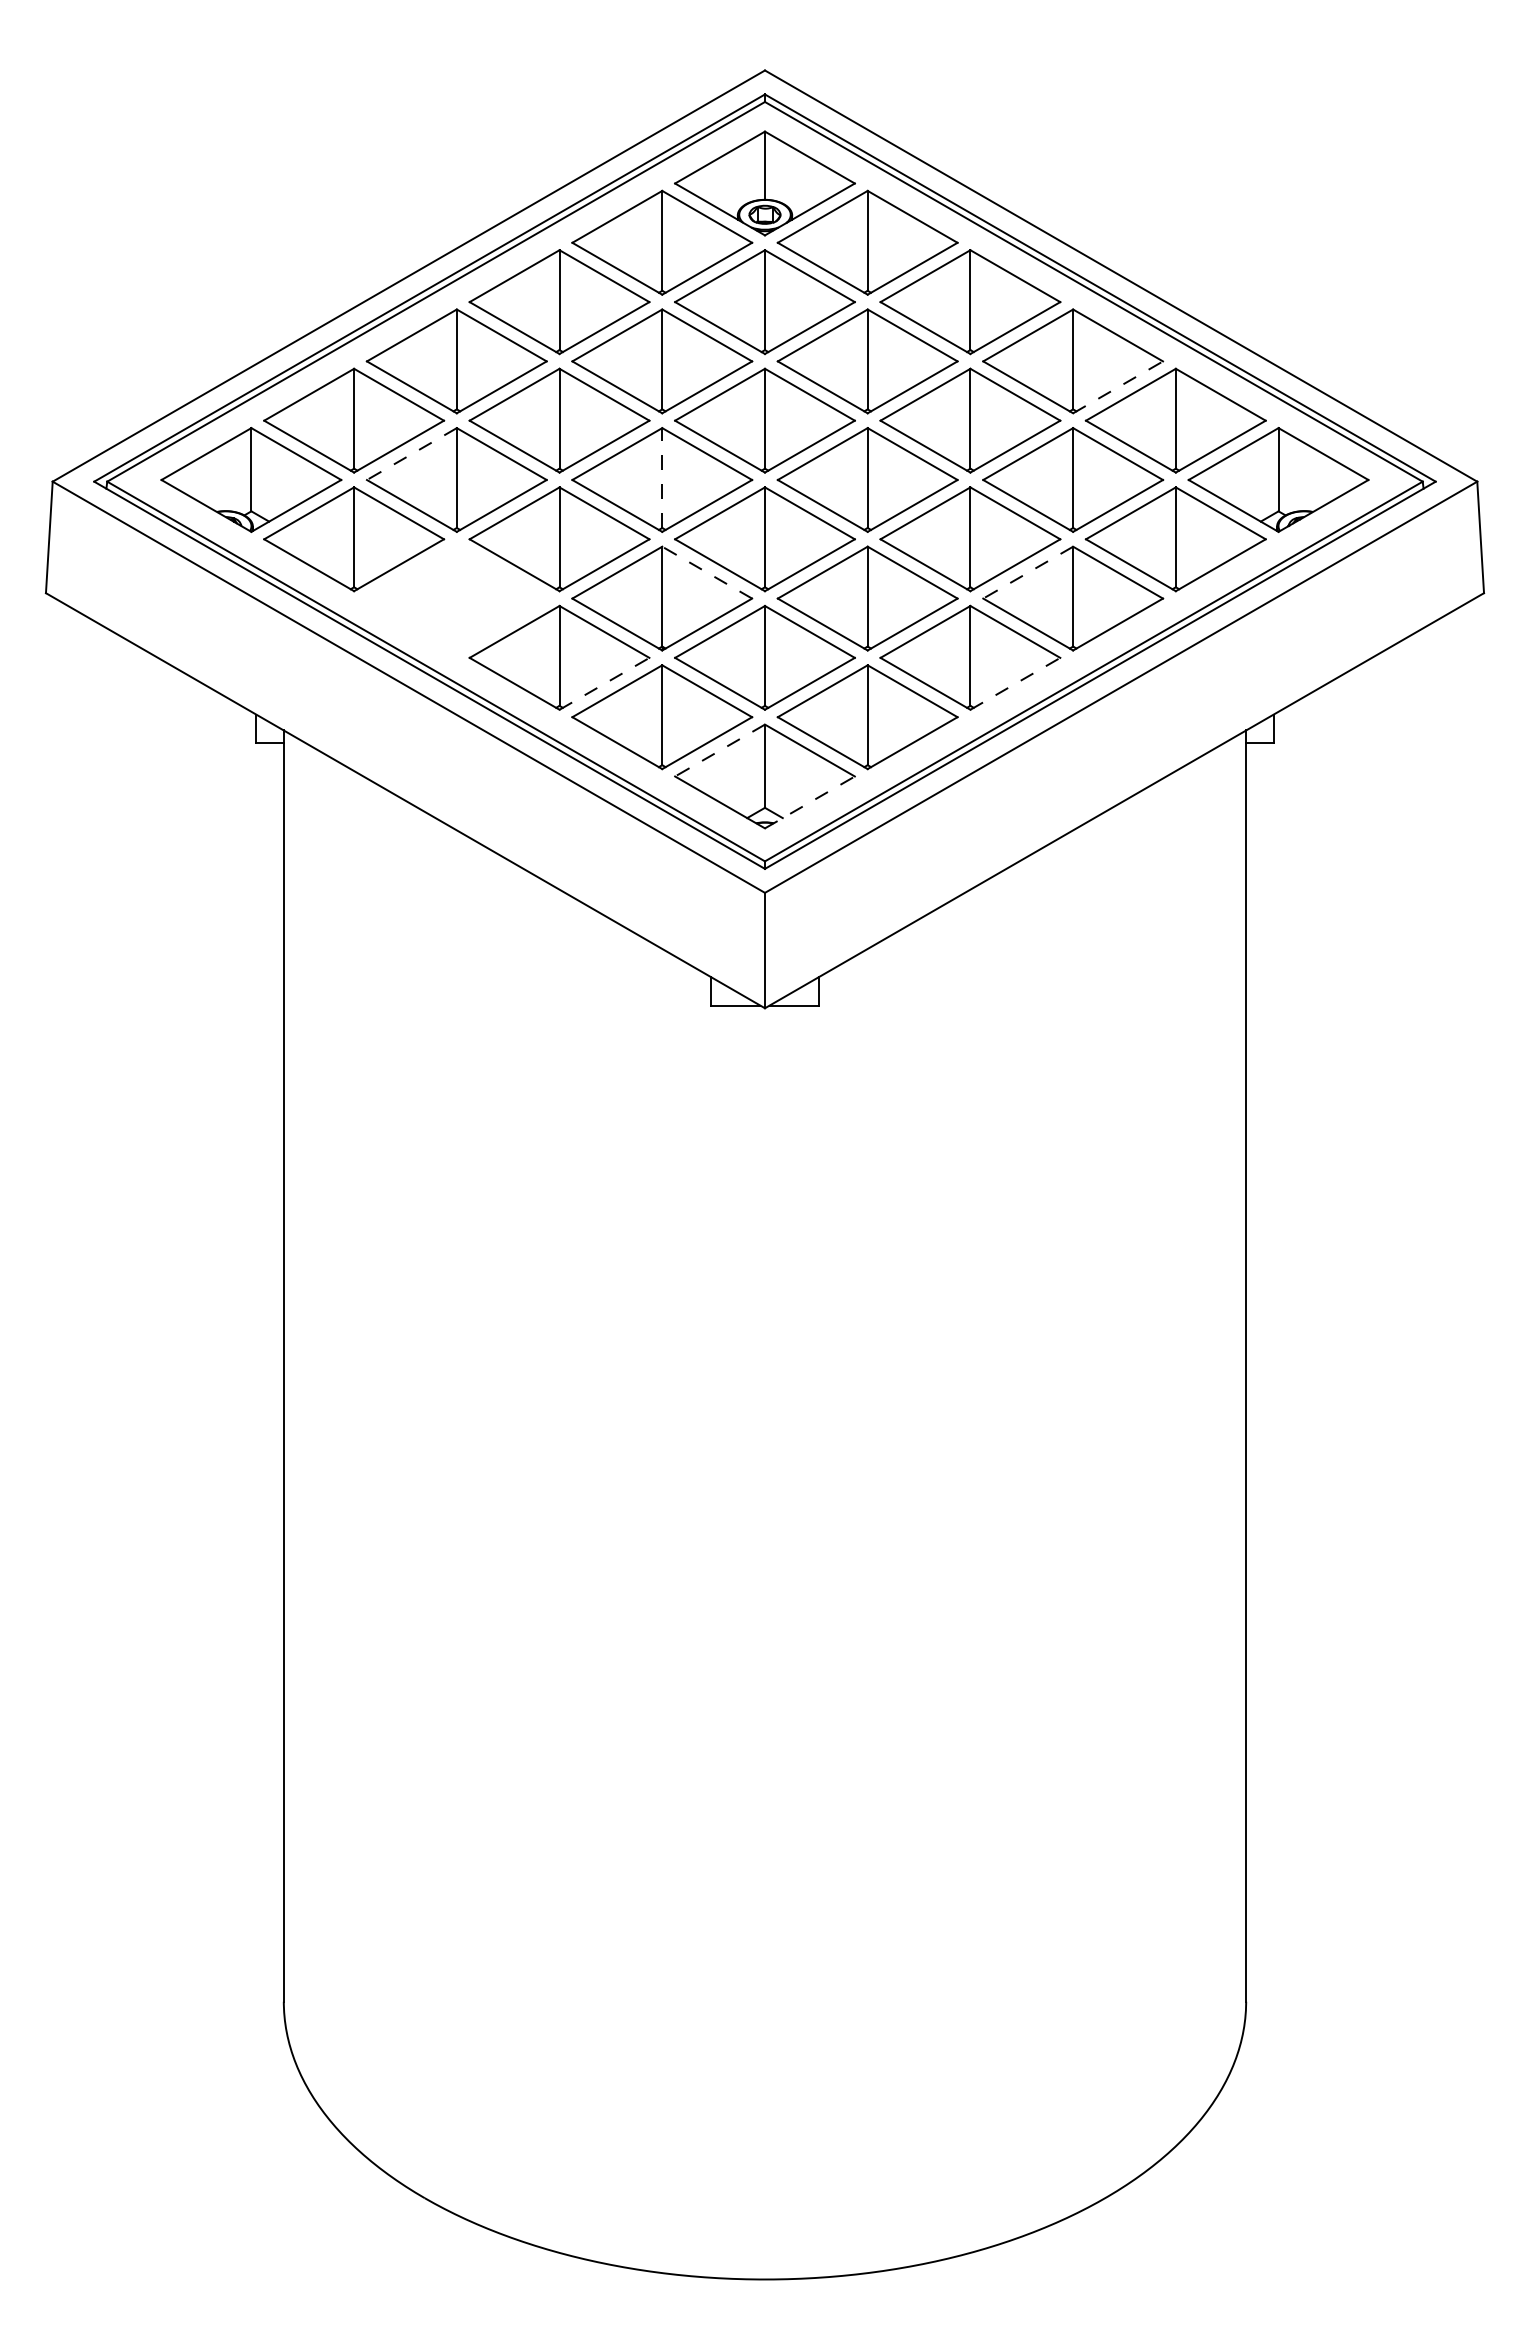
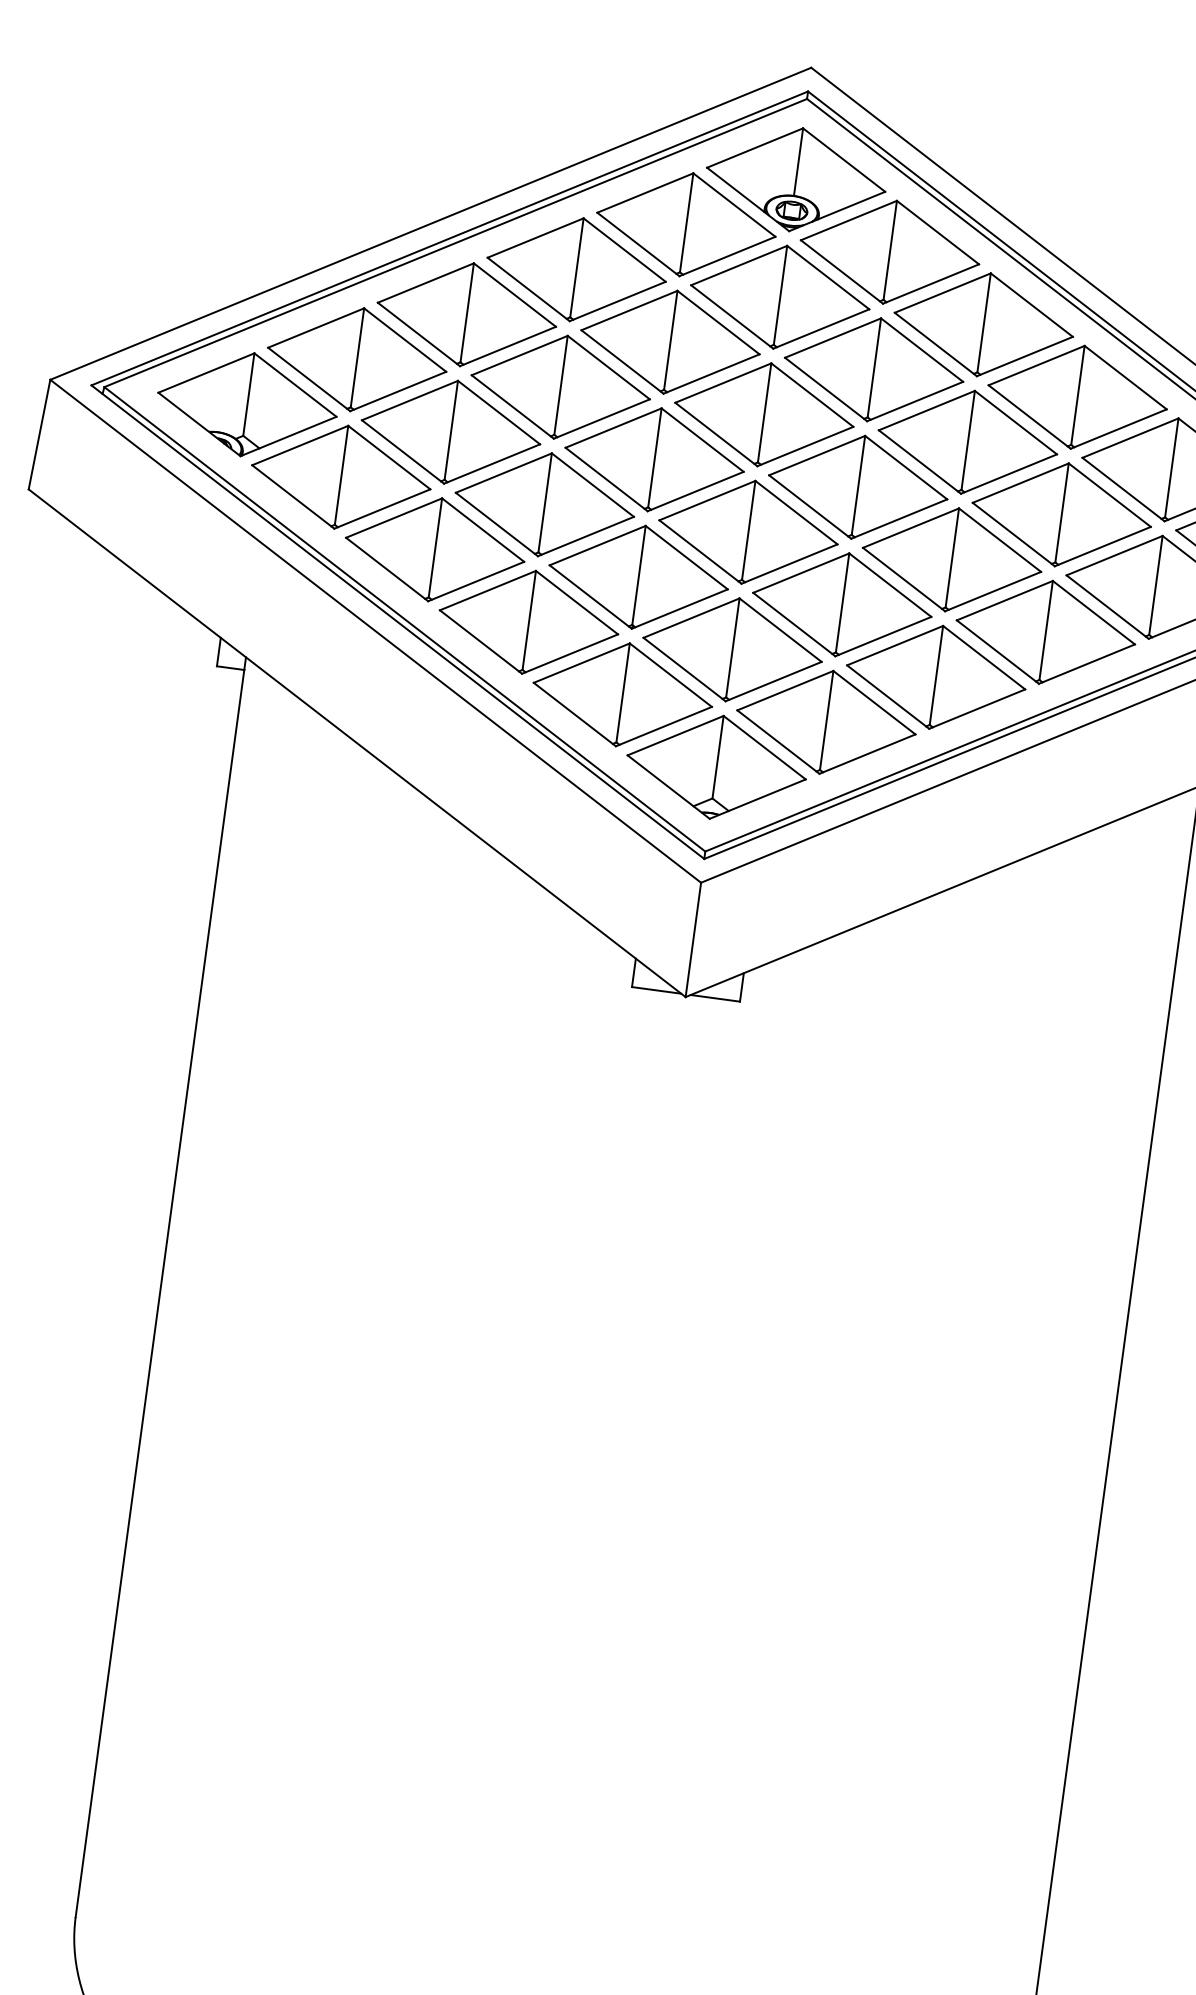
line: (1118, 387) -> (1119, 429), dashed -> solid
line: (411, 454) -> (409, 400), dashed -> solid
line: (662, 478) -> (655, 458), dashed -> solid
line: (707, 572) -> (687, 557), dashed -> solid
line: (1028, 572) -> (1005, 600), dashed -> solid
part: (456, 598) -> (434, 549), added
line: (604, 683) -> (570, 653), dashed -> solid
line: (1015, 683) -> (977, 708), dashed -> solid
line: (720, 750) -> (676, 735), dashed -> solid
line: (809, 802) -> (757, 799), dashed -> solid

